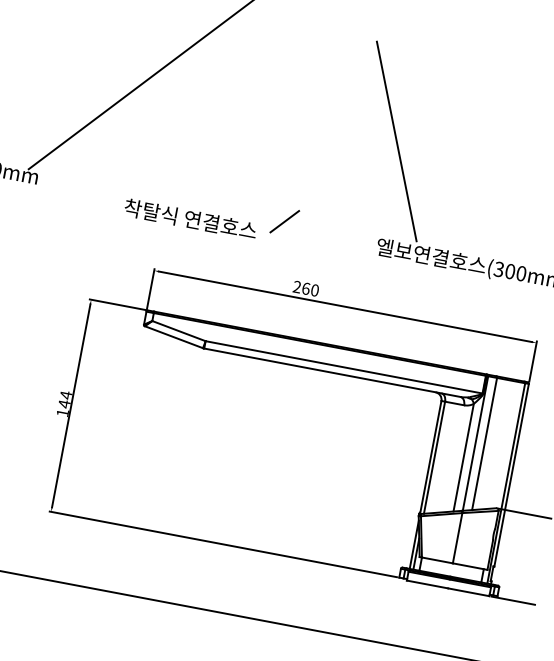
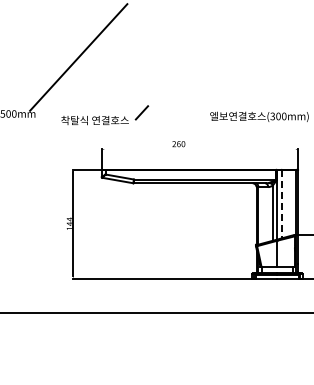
line: (395, 141) -> (209, 62), removed
part: (212, 213) -> (105, 115), moved
line: (344, 306) -> (199, 149), removed
line: (483, 444) -> (281, 204), solid -> dashed

